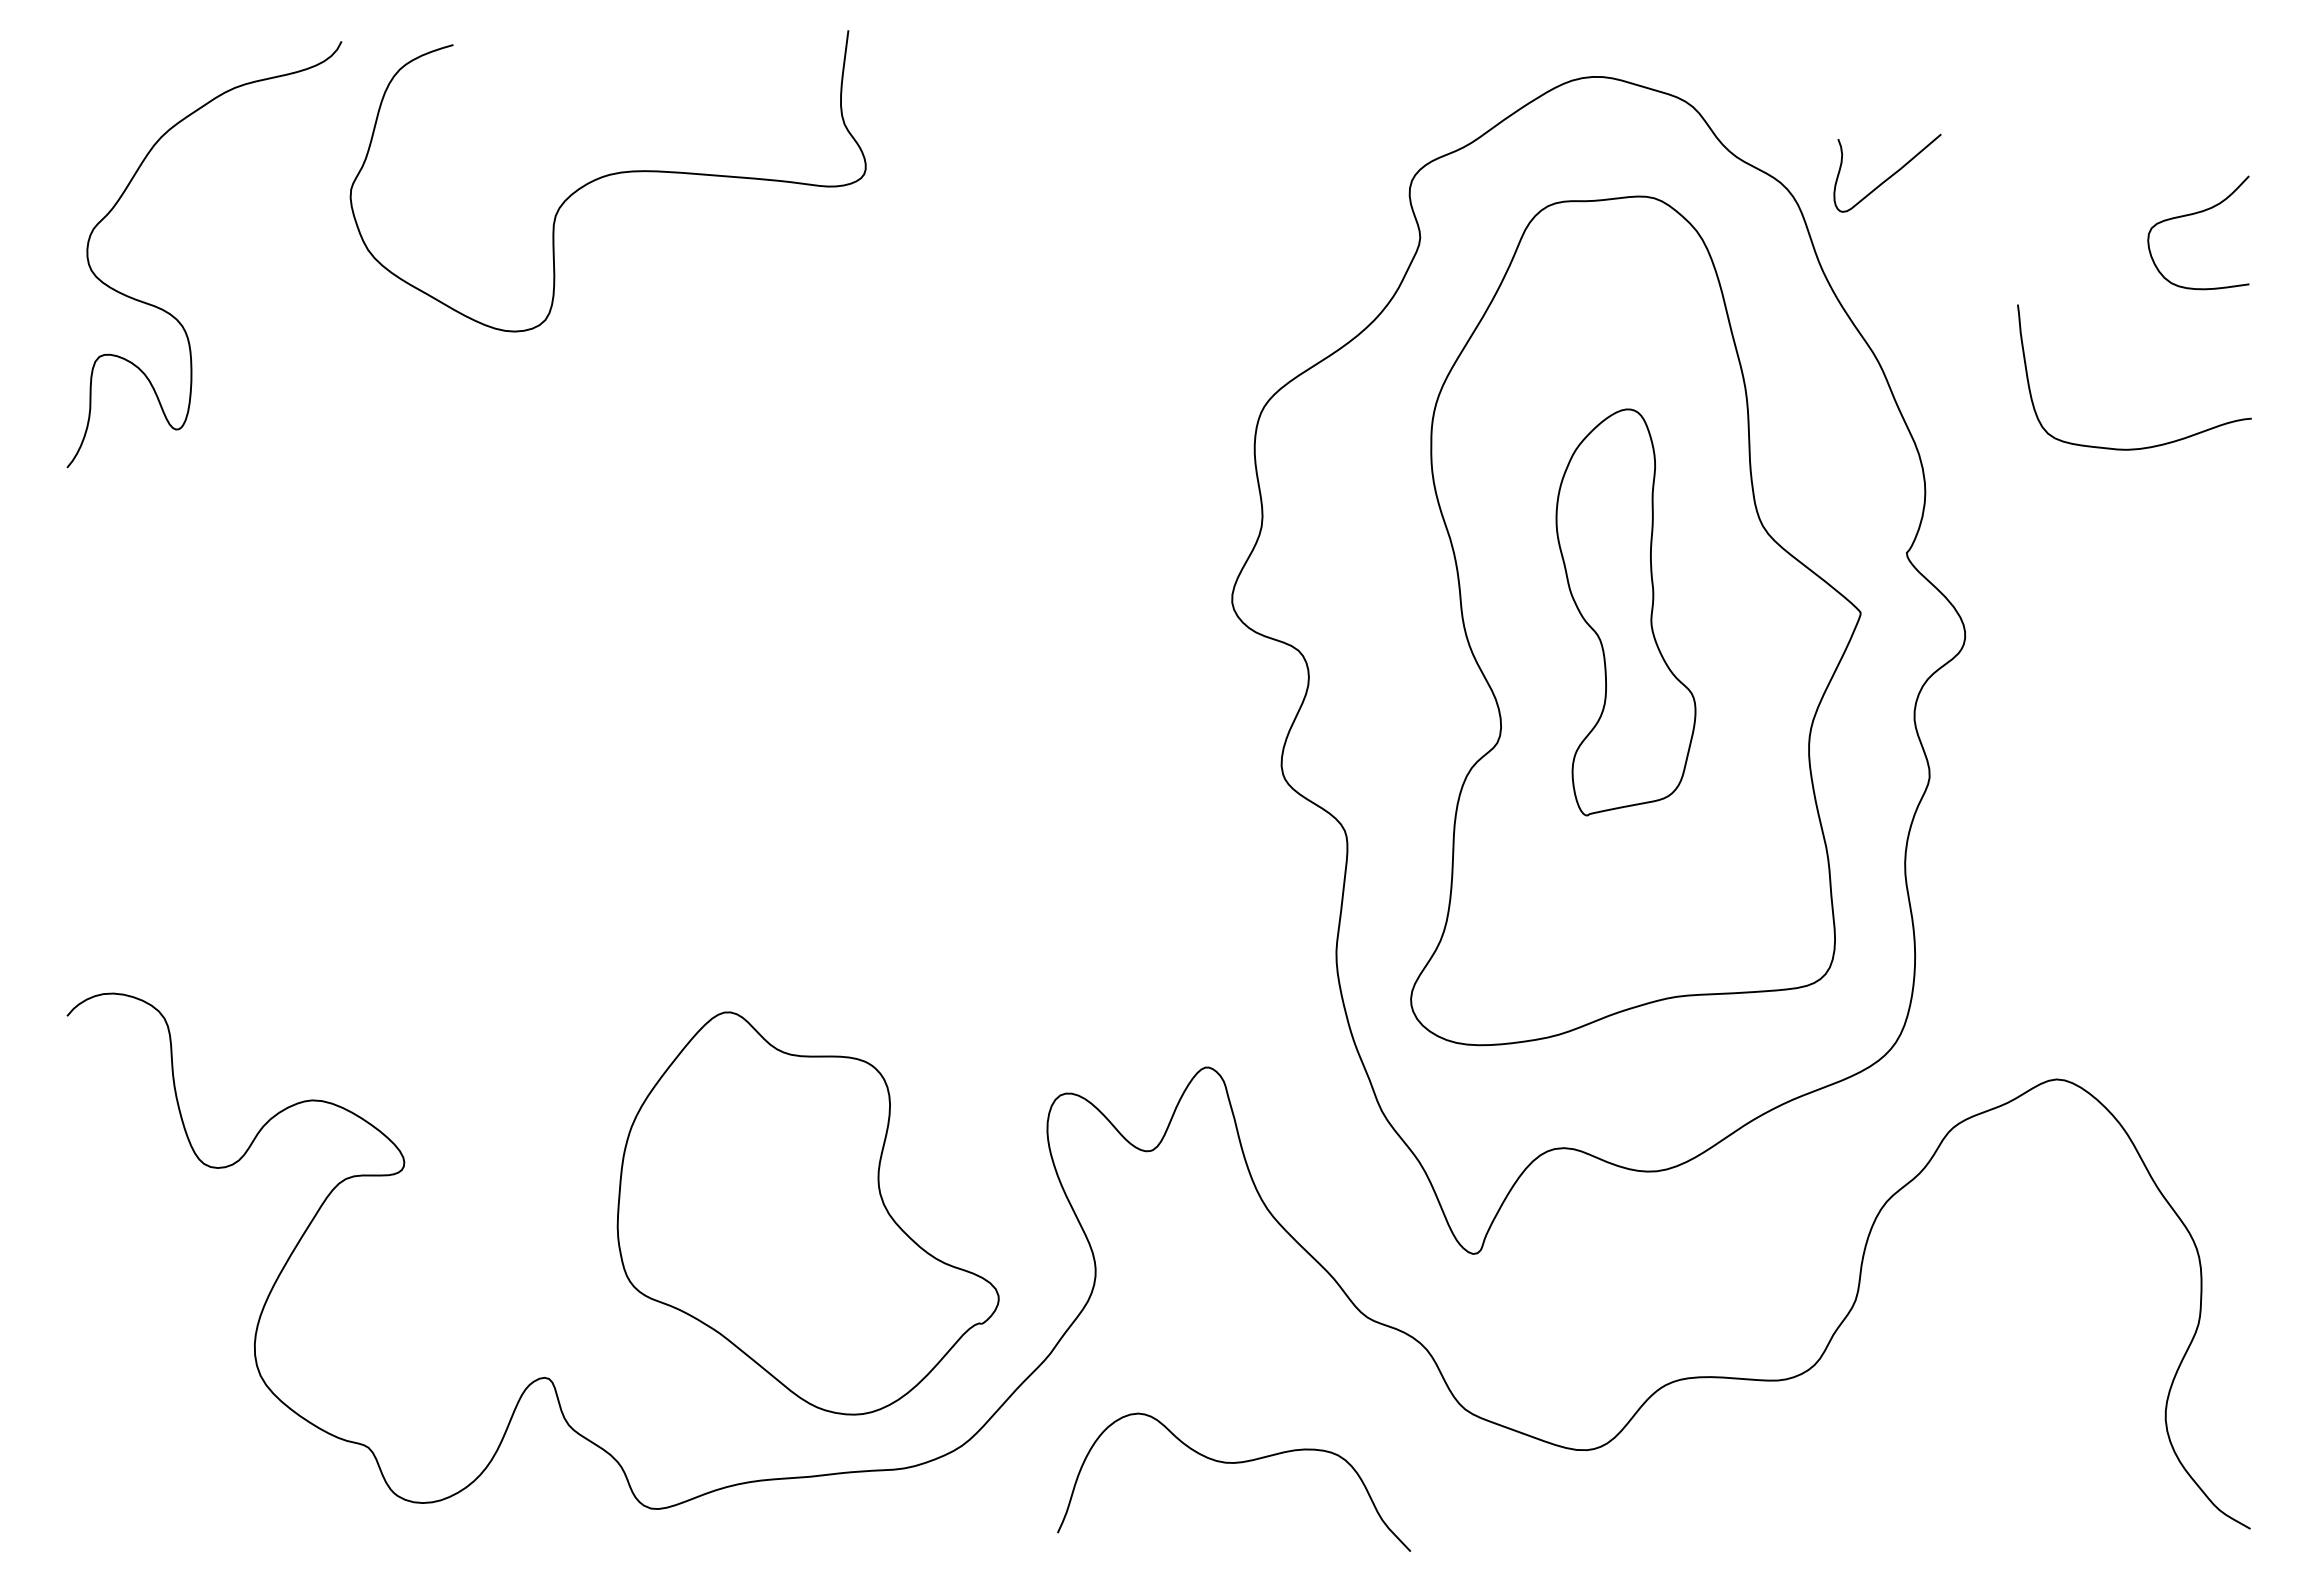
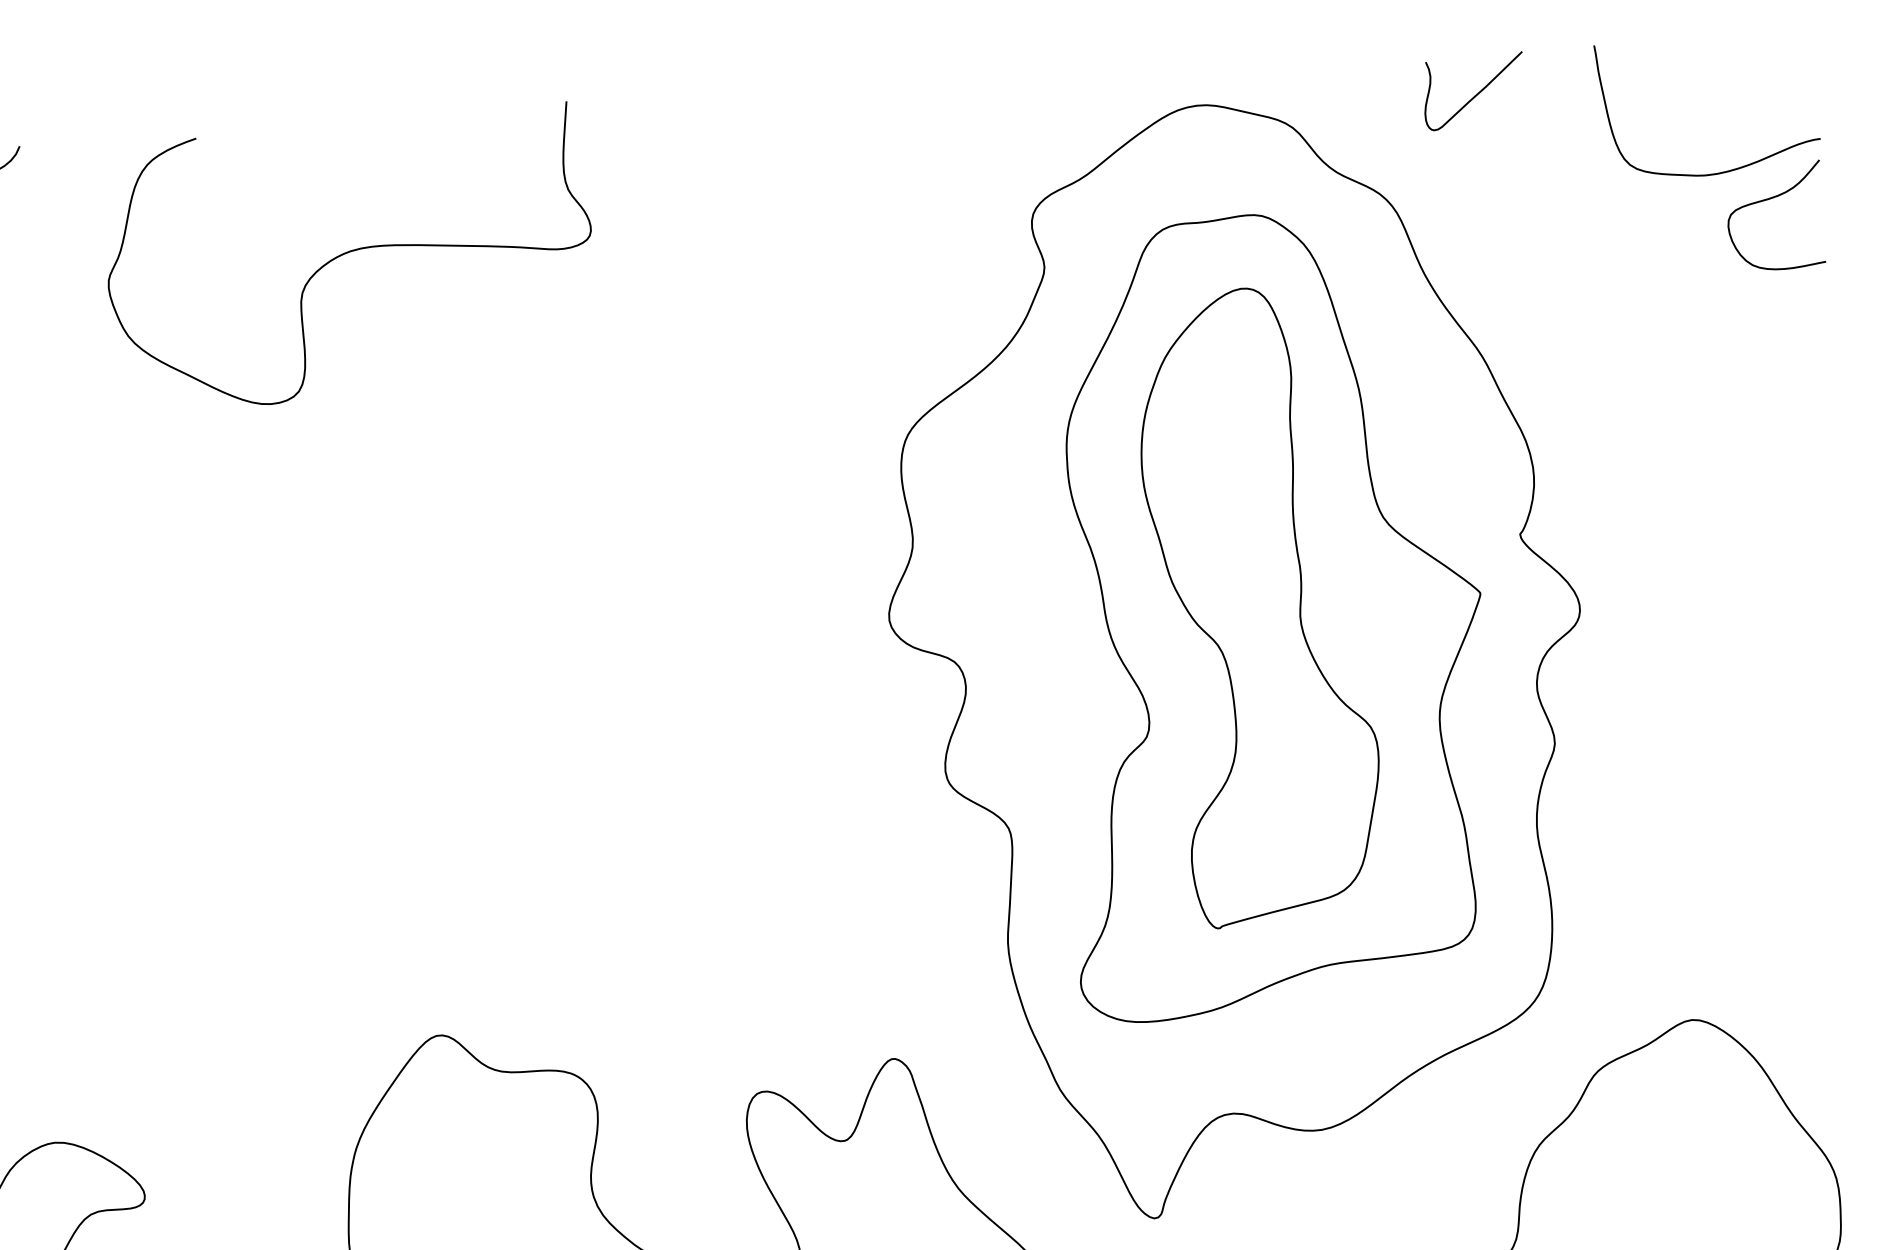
curve: (1890, 175) -> (1477, 93), moved
curve: (605, 177) -> (346, 254), moved
curve: (2147, 446) -> (1724, 171), moved
part: (1625, 612) -> (1259, 606), size x1.67

